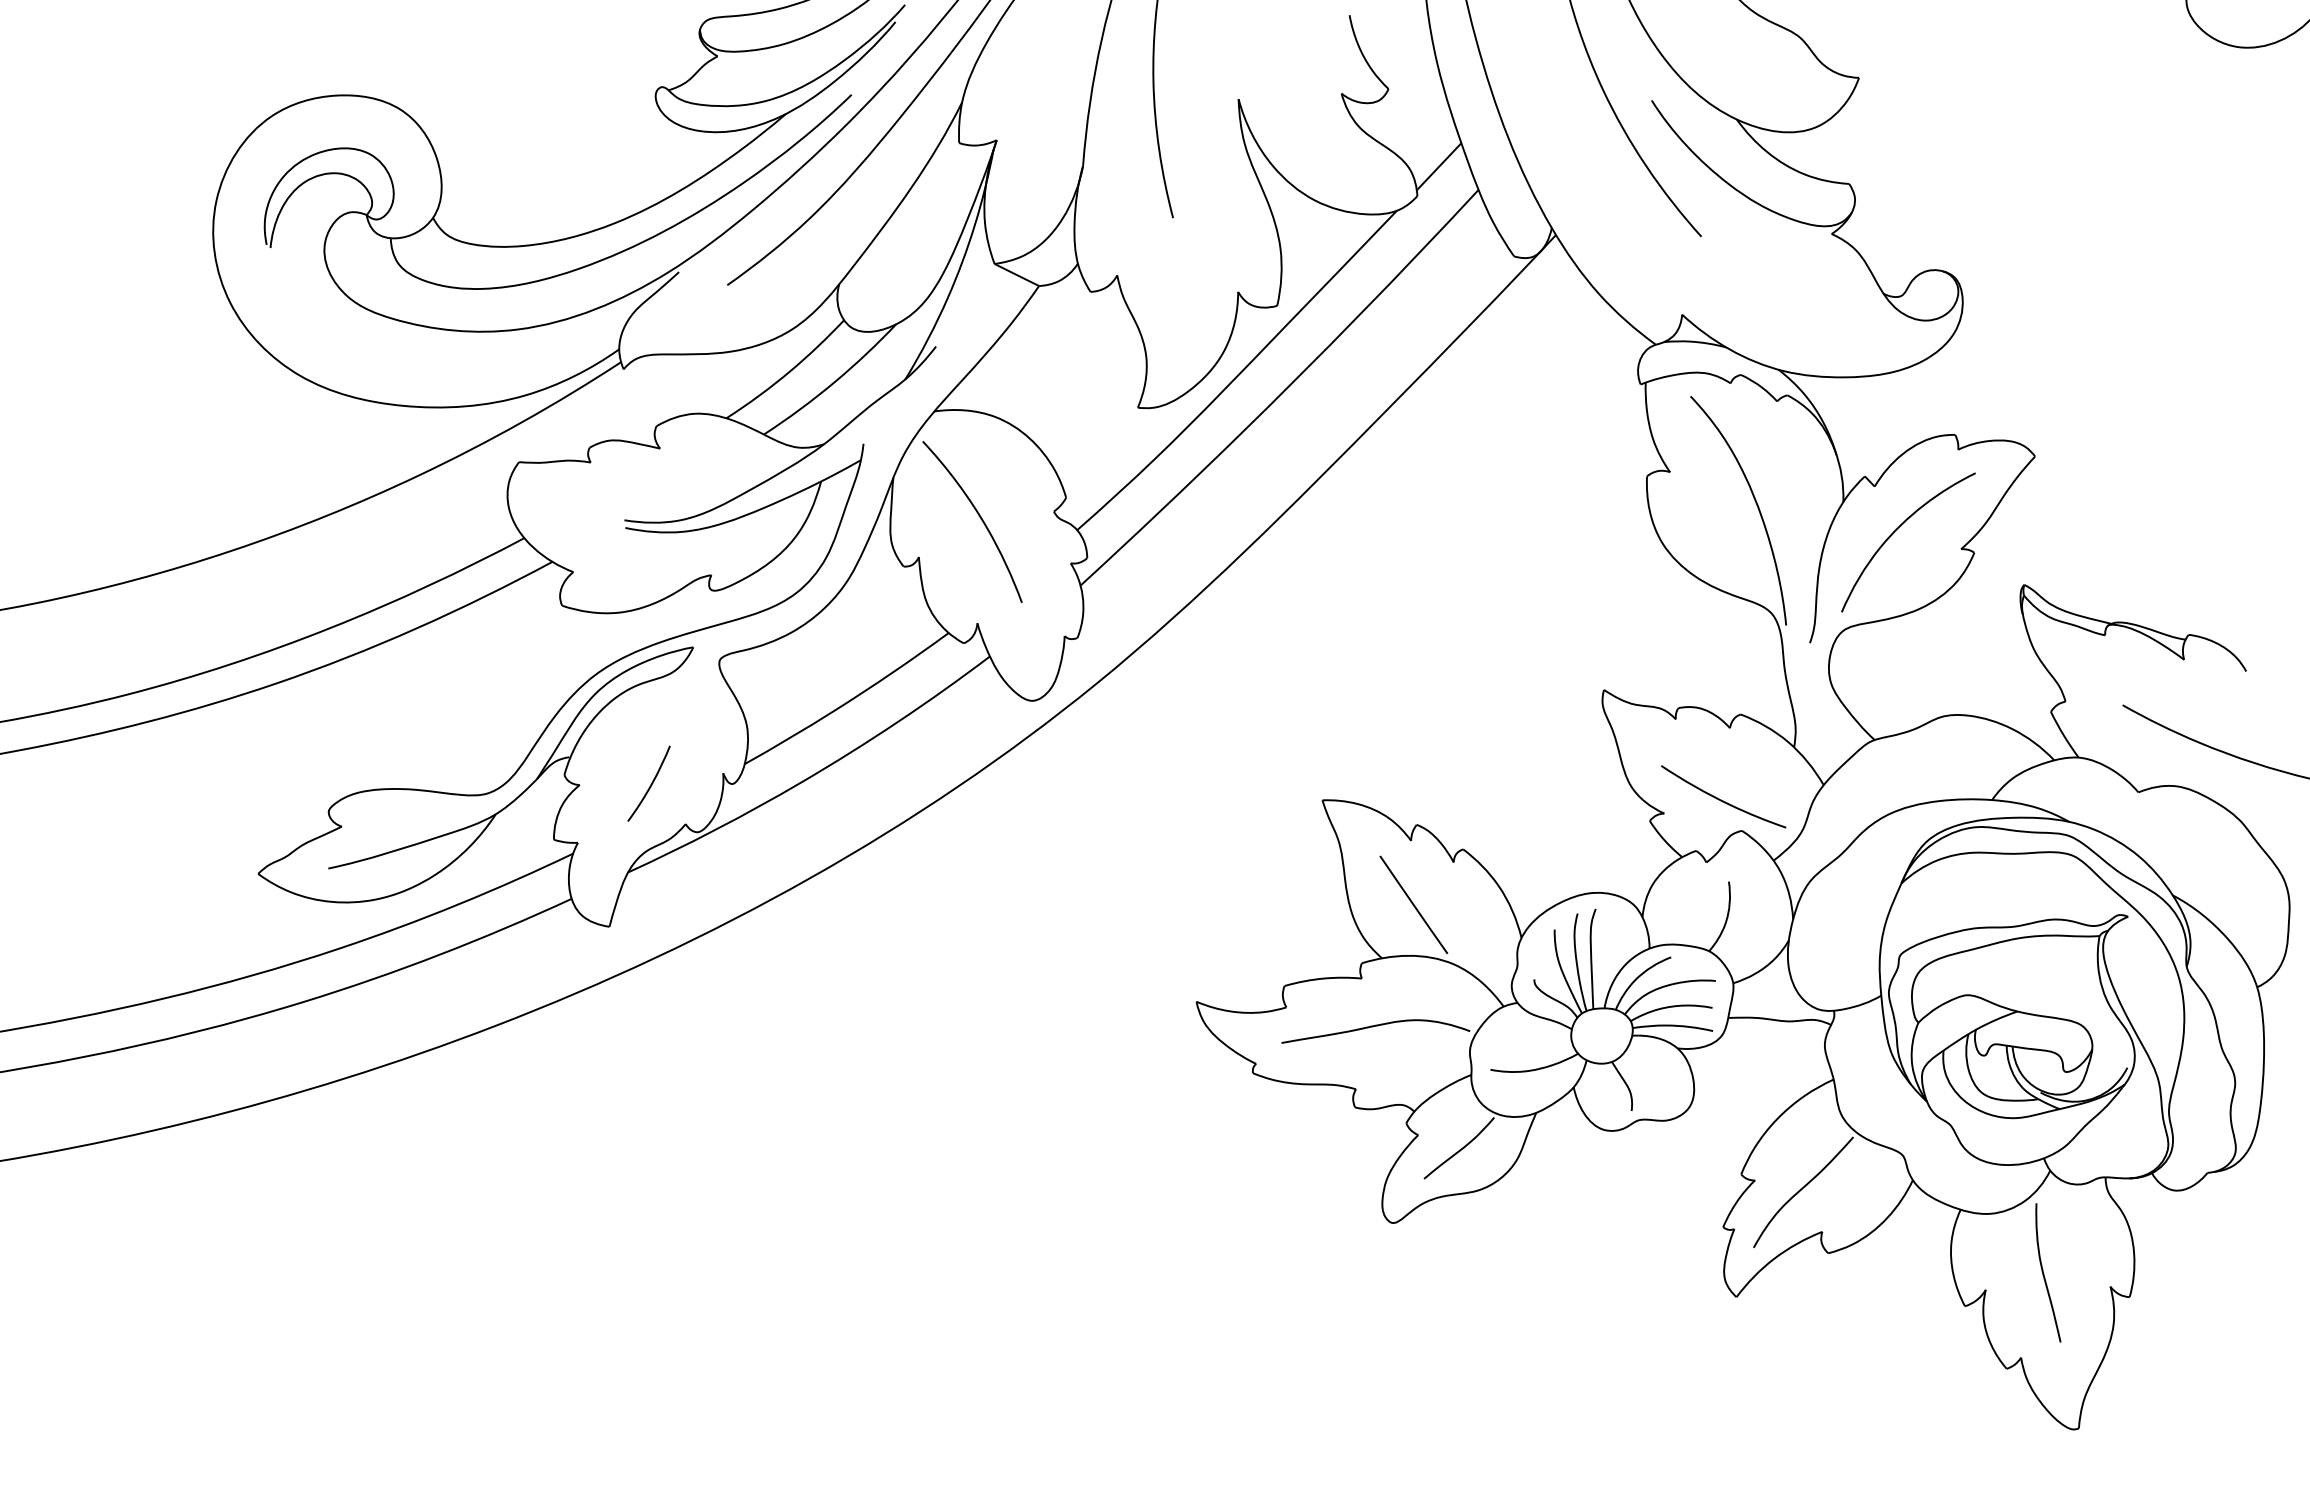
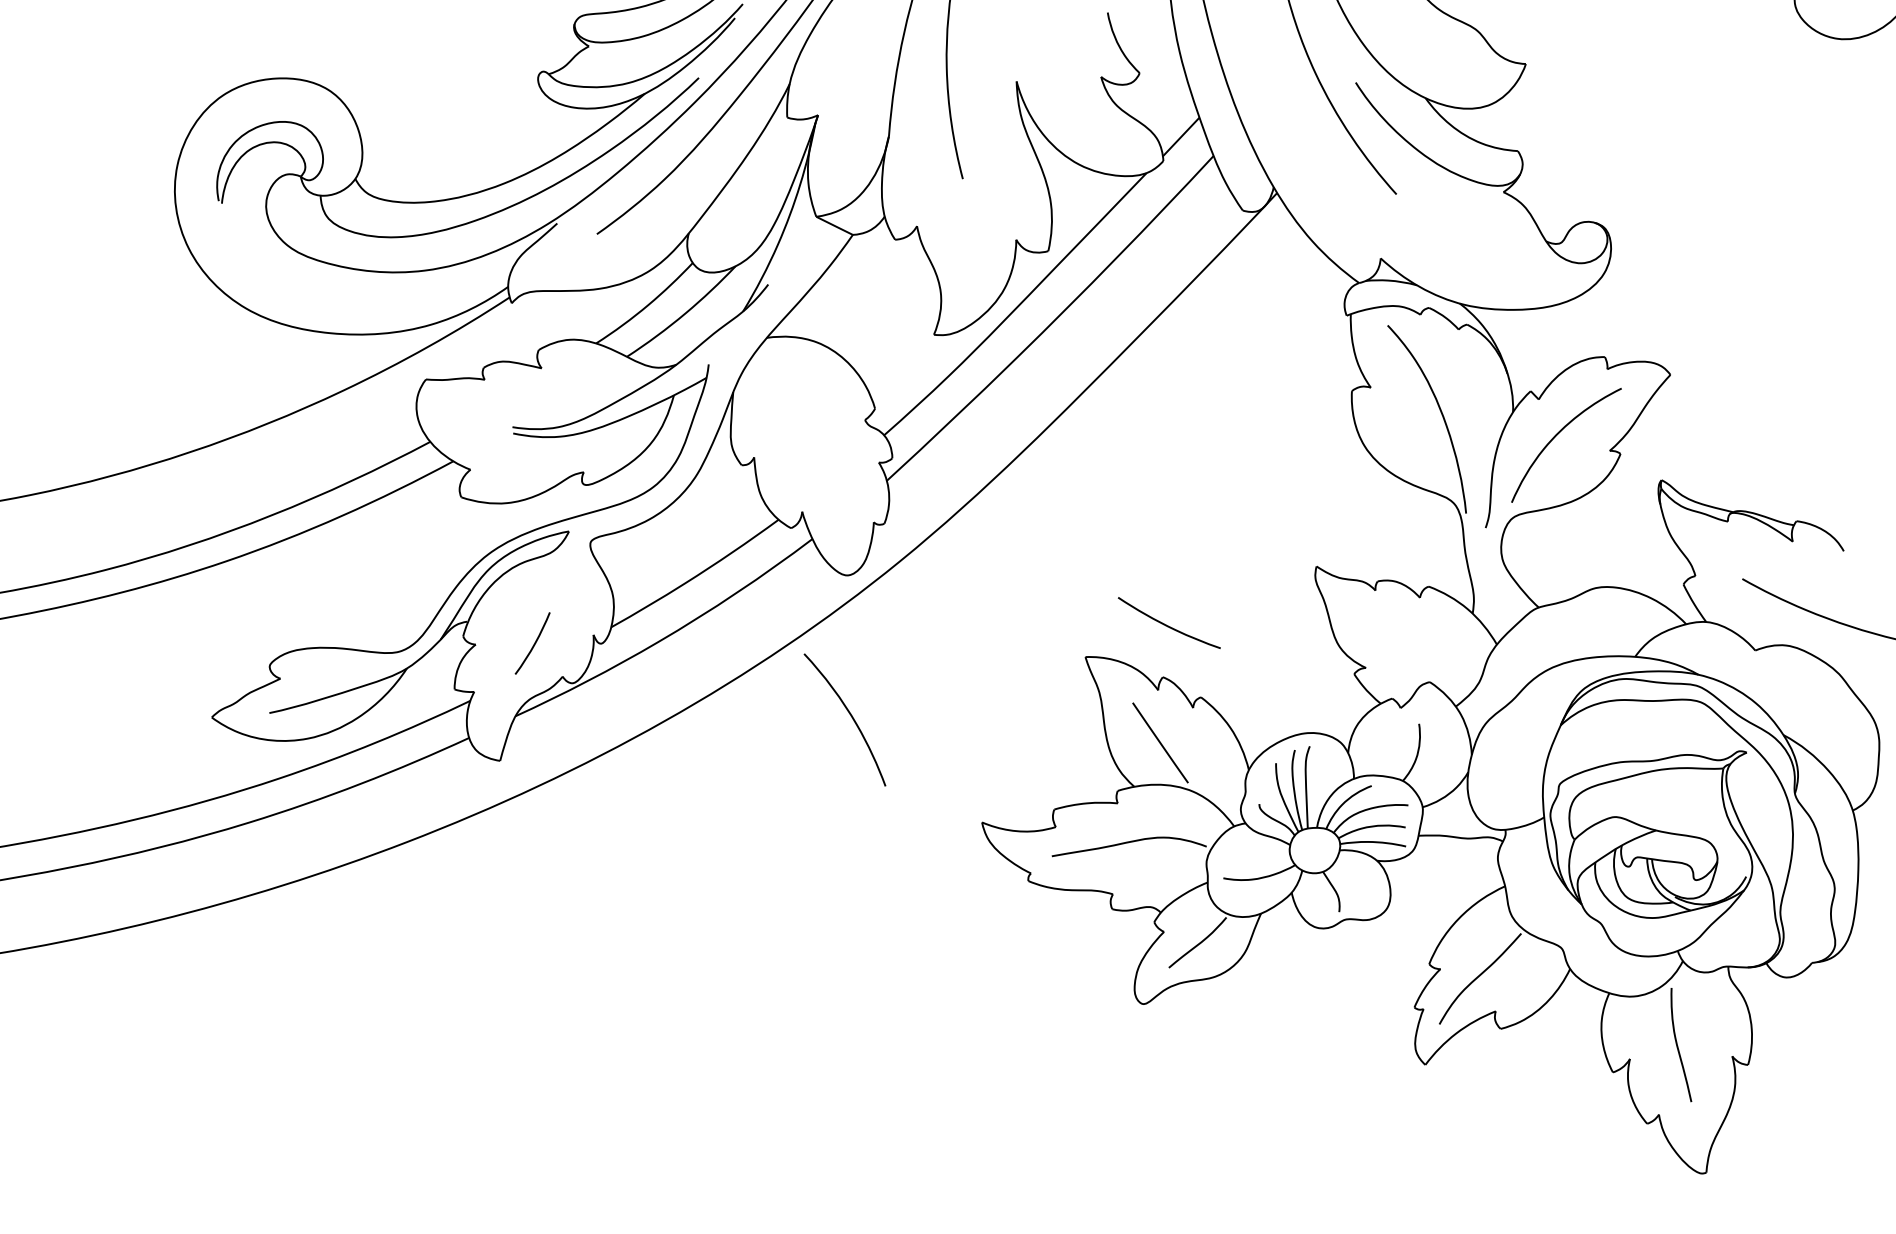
curve: (979, 517) -> (850, 716), moved
curve: (1721, 799) -> (1167, 625), moved

